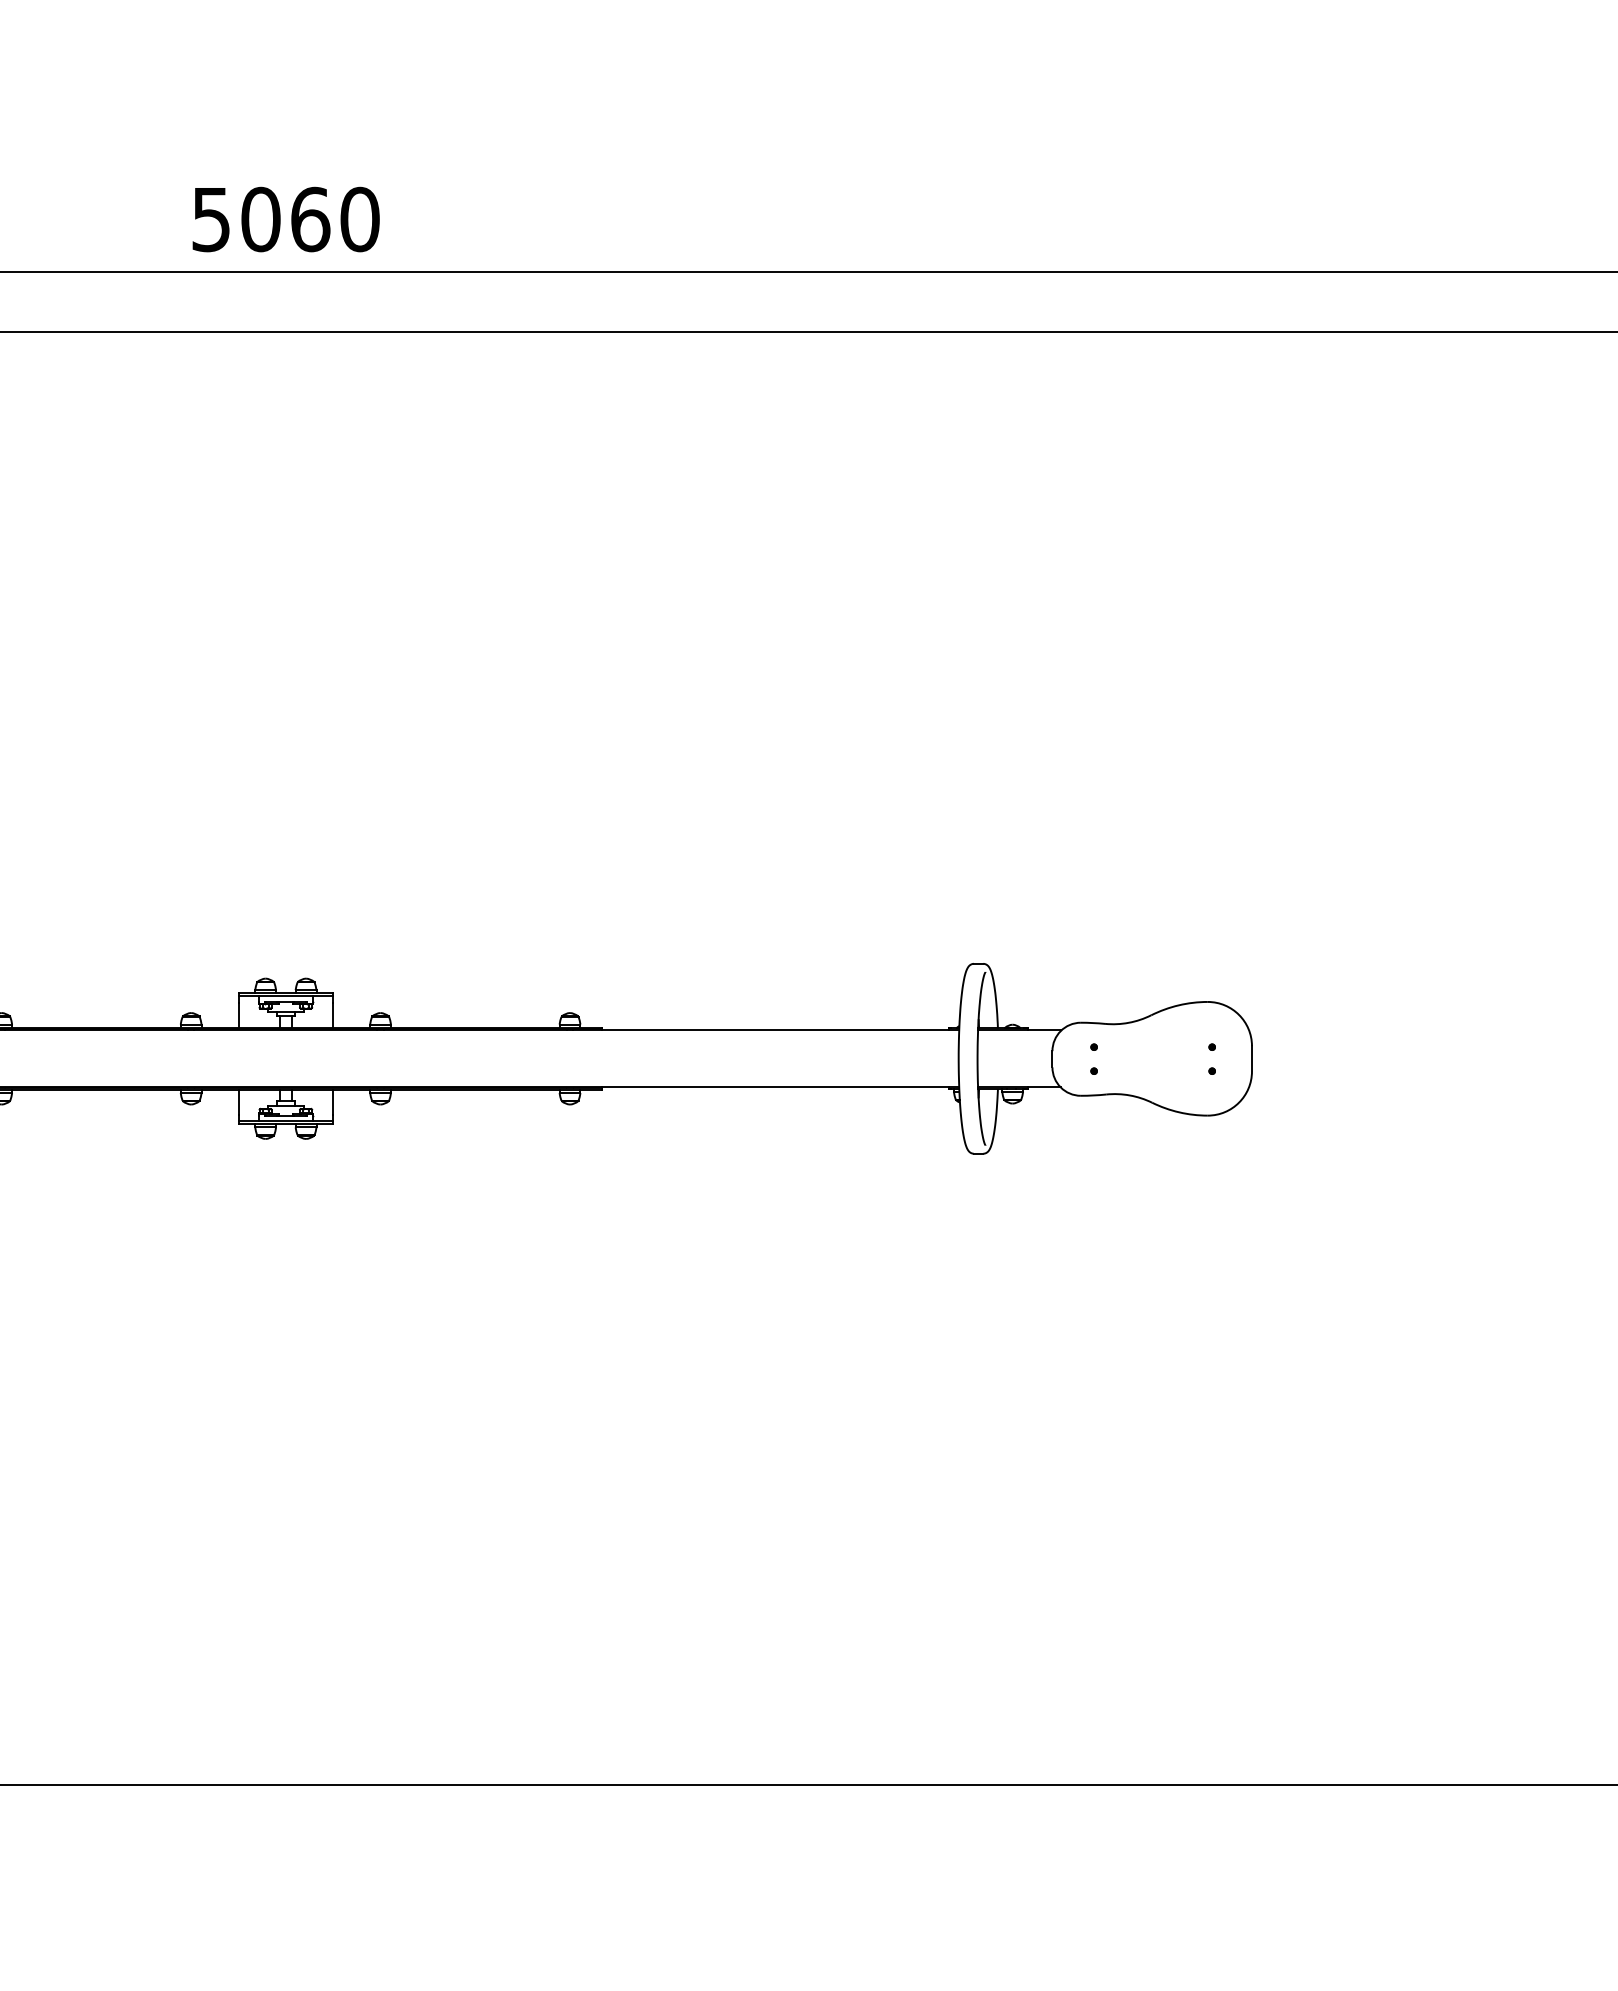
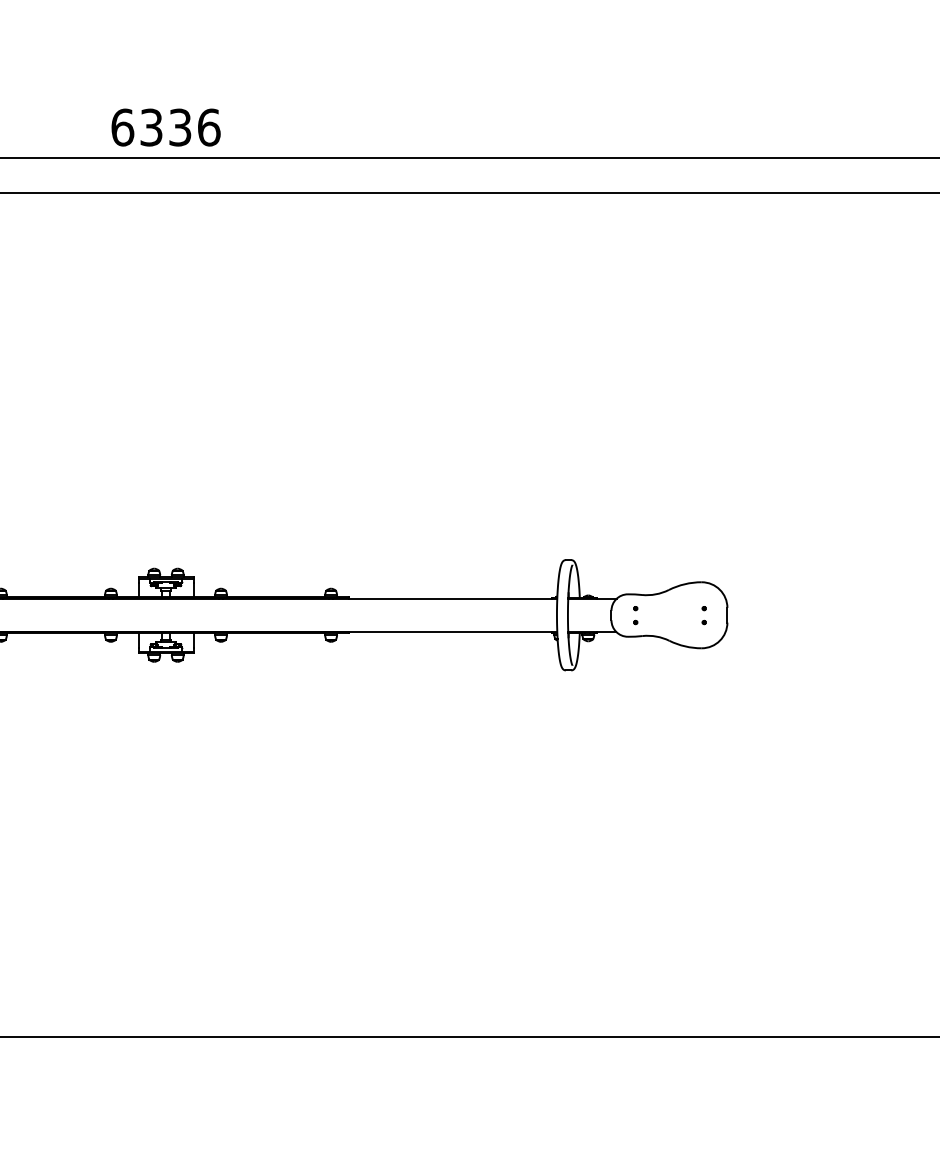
text: (284, 219) -> (165, 127), 5060 -> 6336

